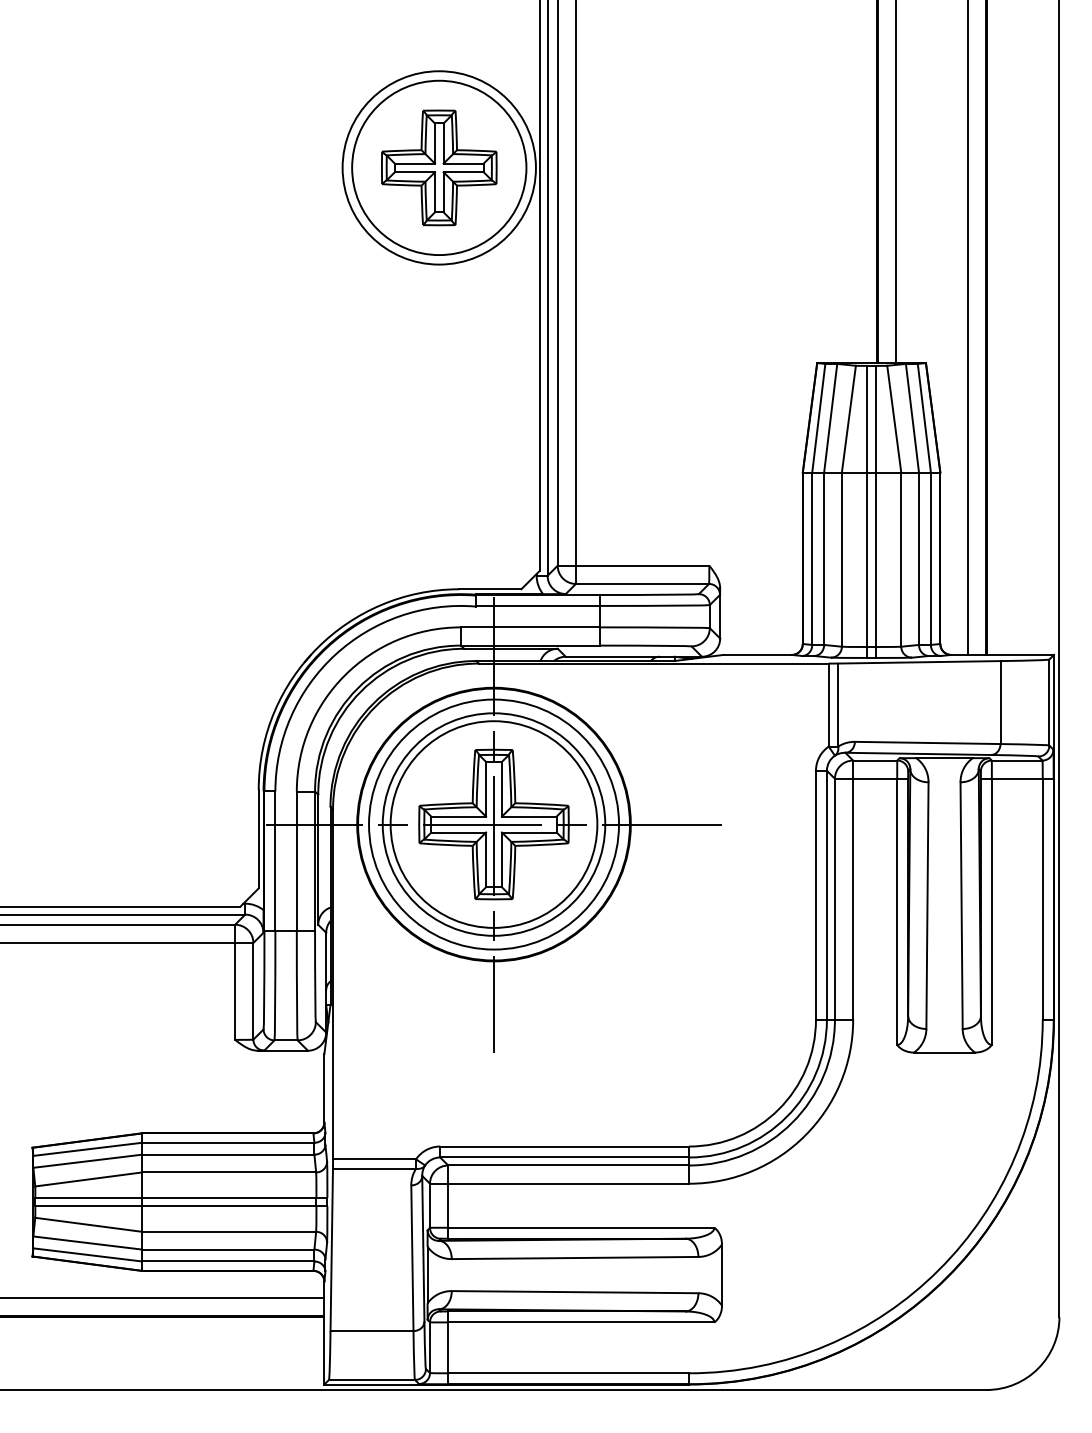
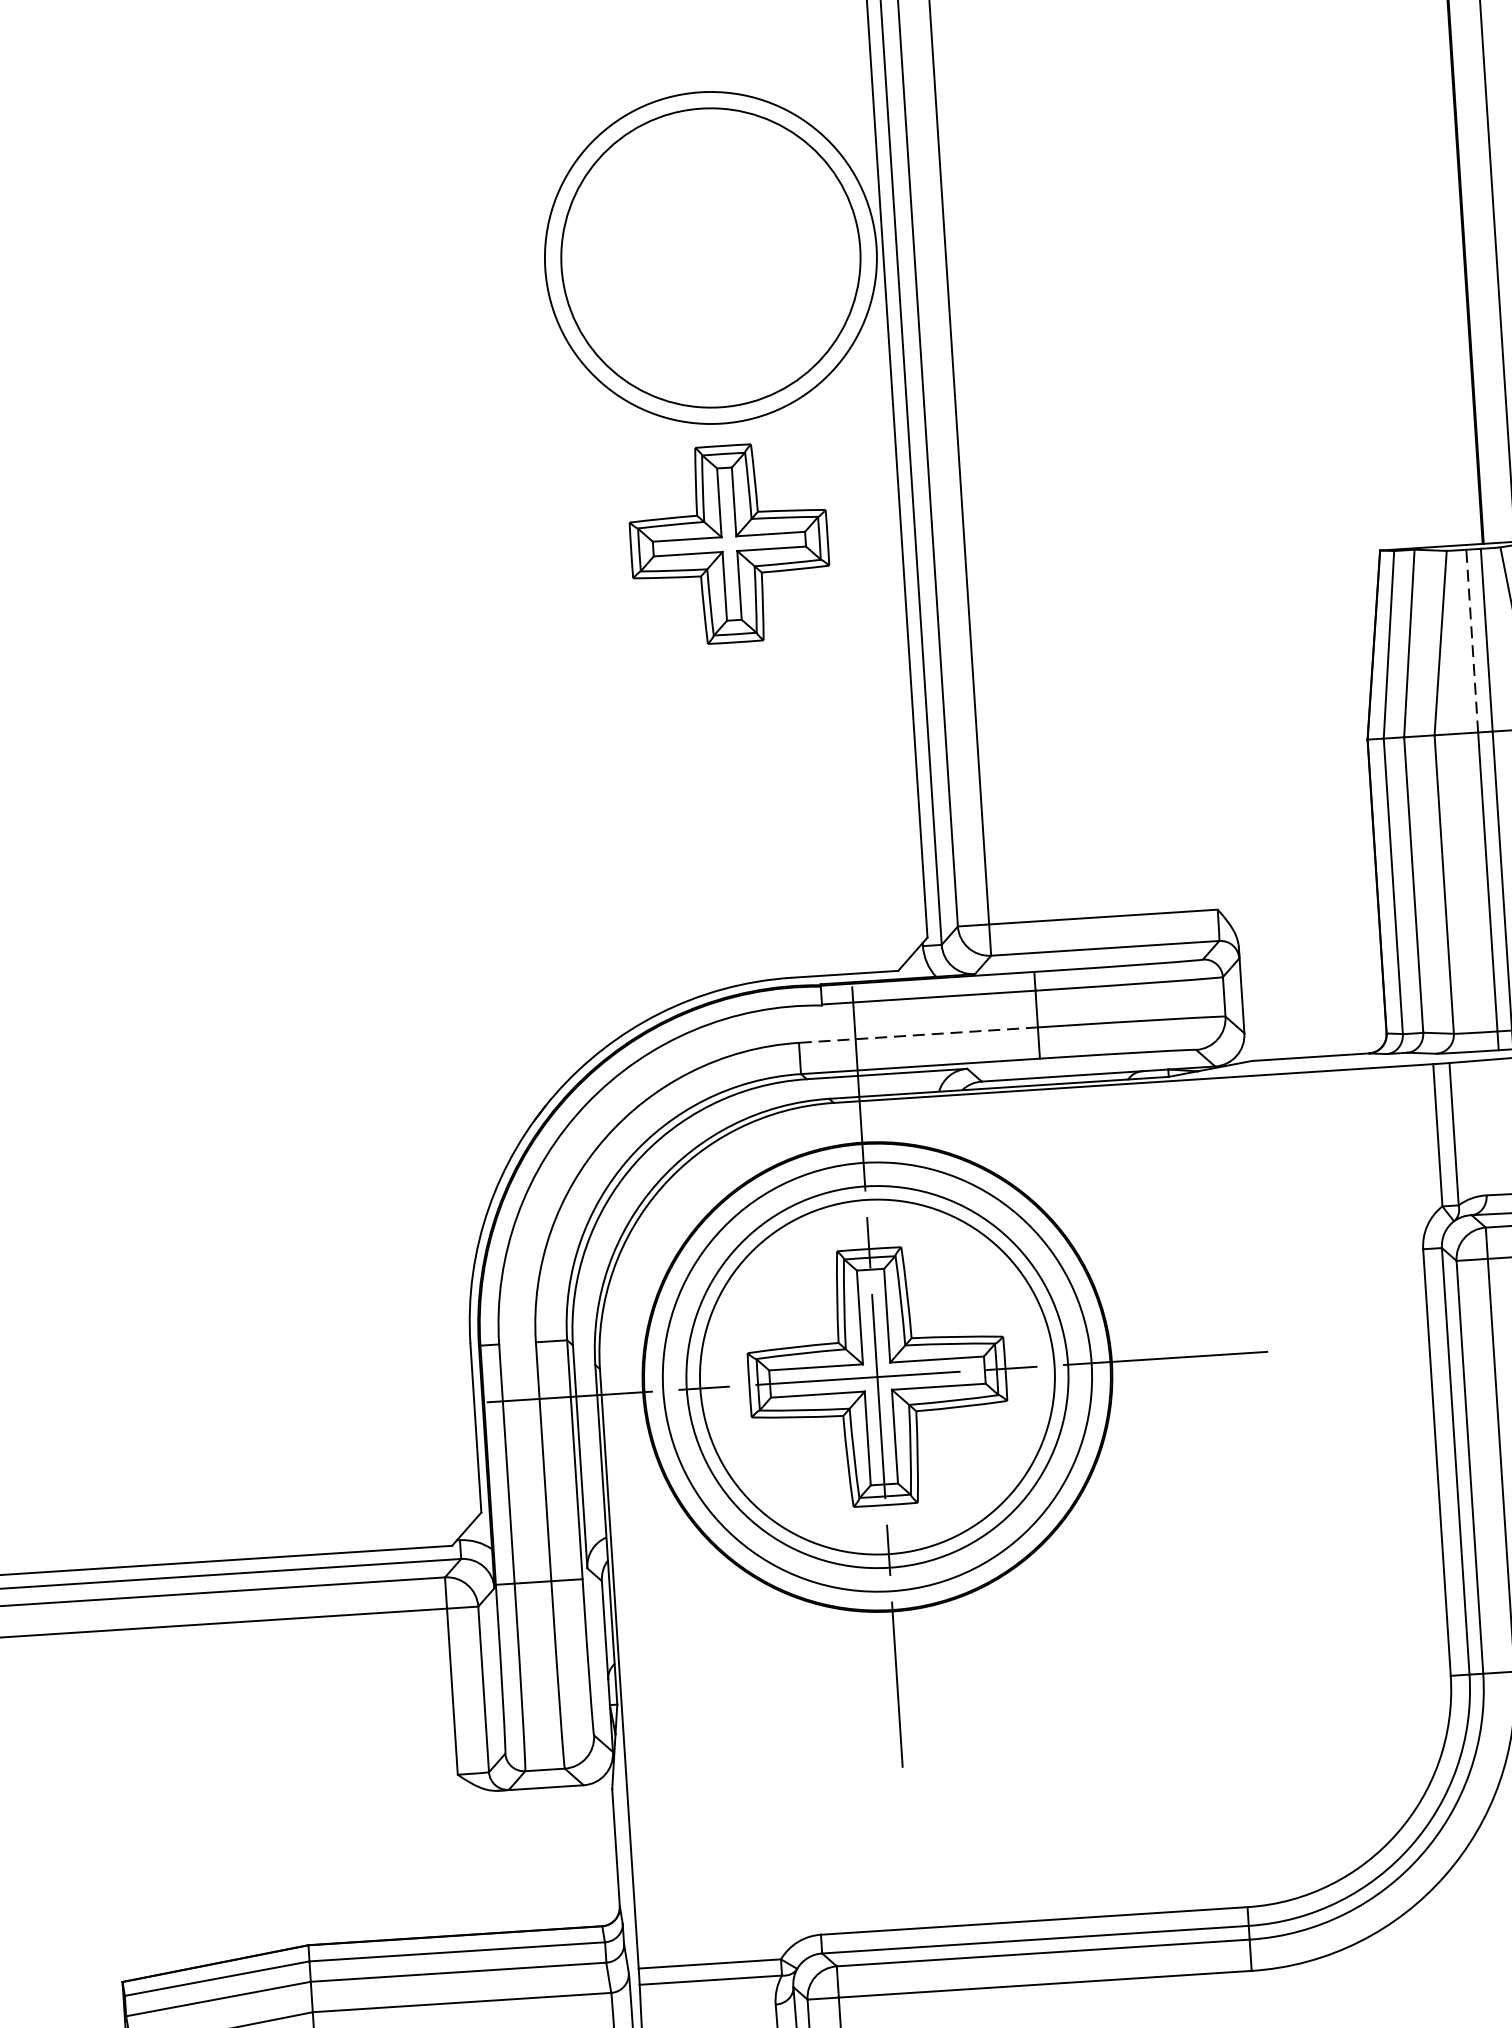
part: (439, 167) -> (729, 543), moved
line: (867, 418) -> (1472, 639), solid -> dashed
line: (530, 627) -> (918, 1035), solid -> dashed

